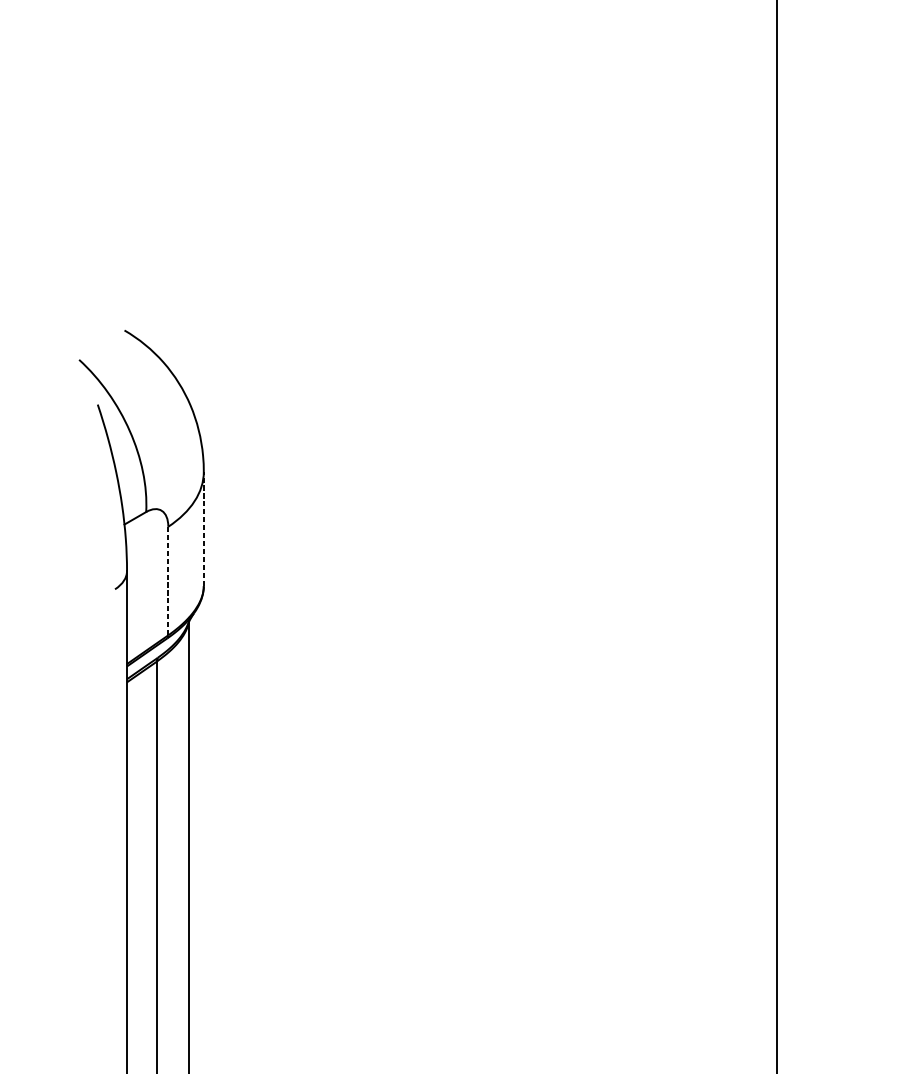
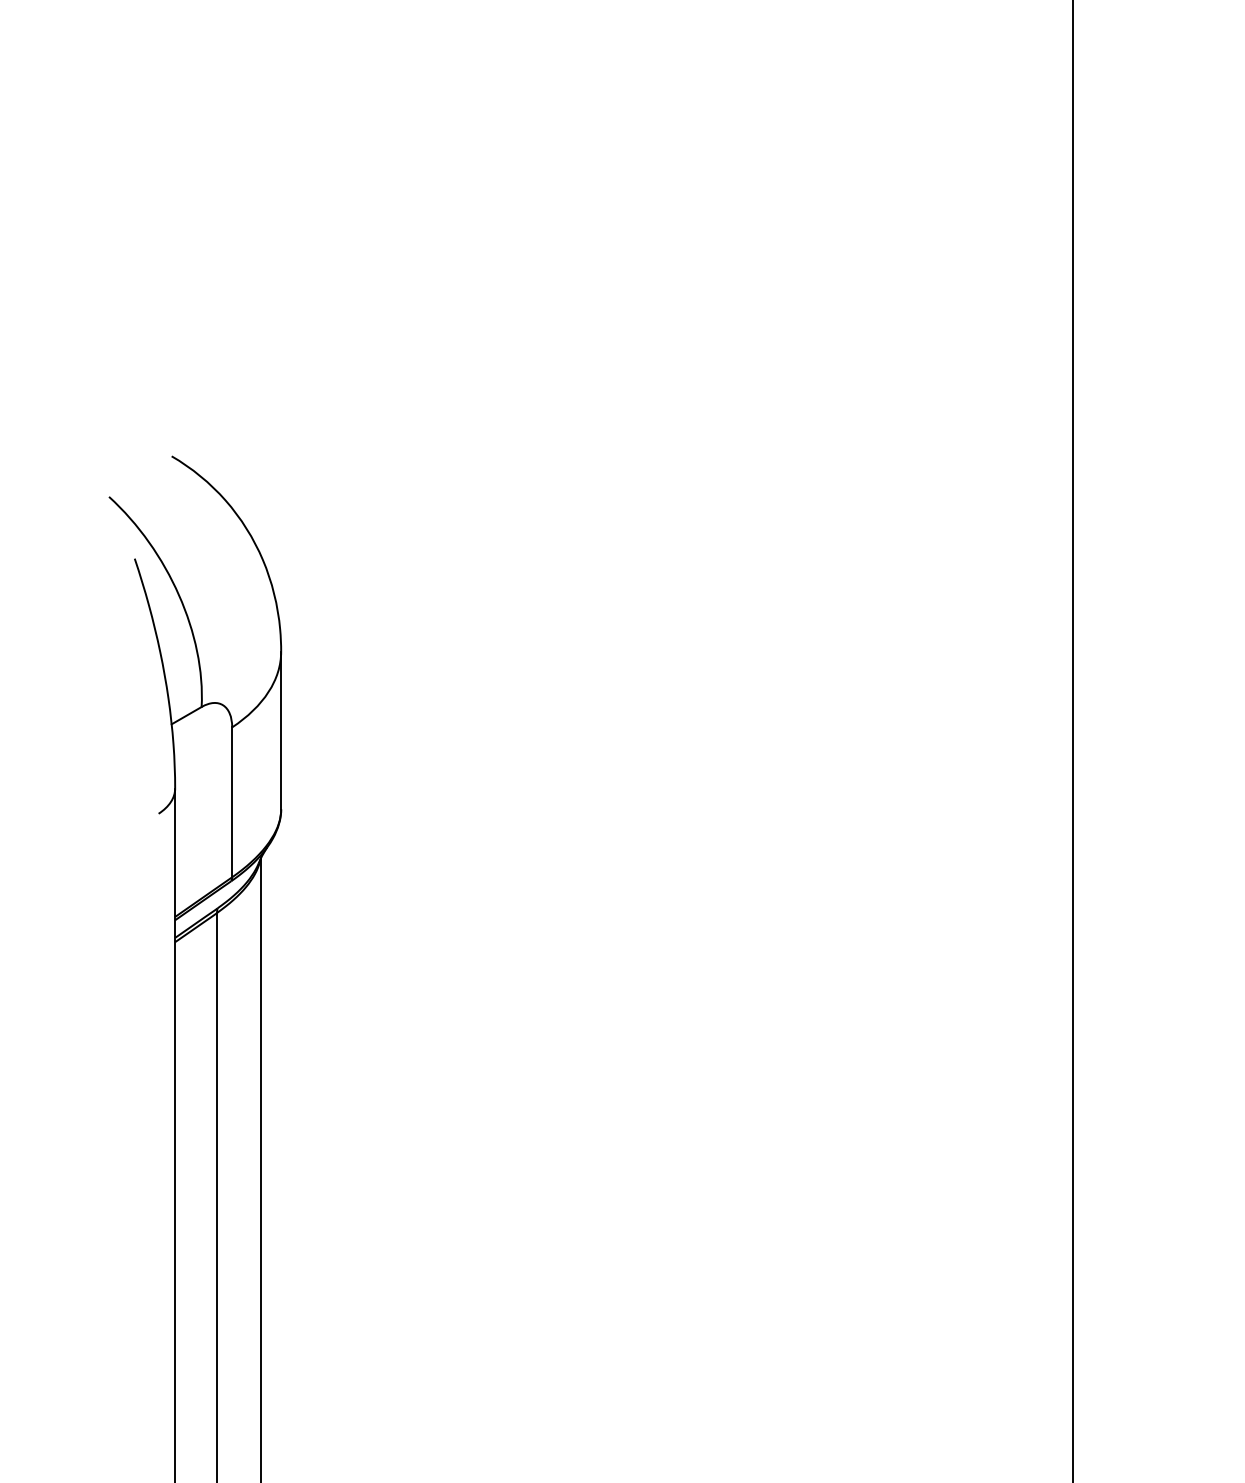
line: (204, 529) -> (281, 730), dashed -> solid
line: (168, 581) -> (232, 802), dashed -> solid

